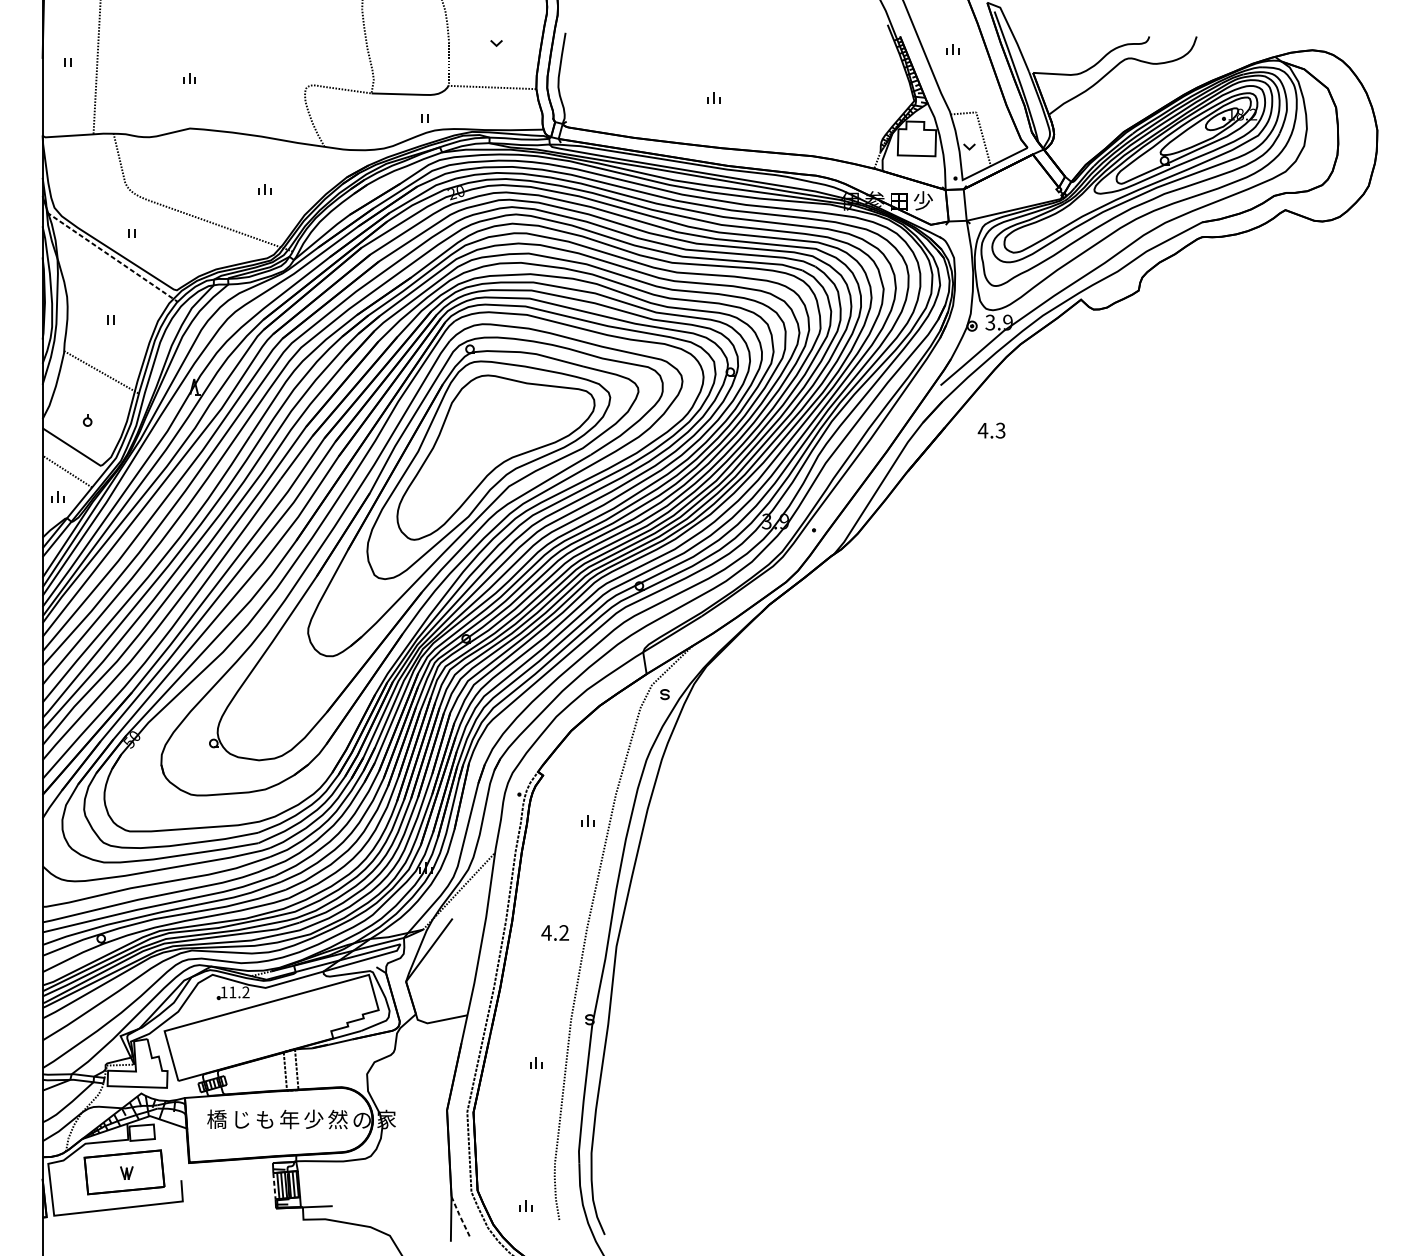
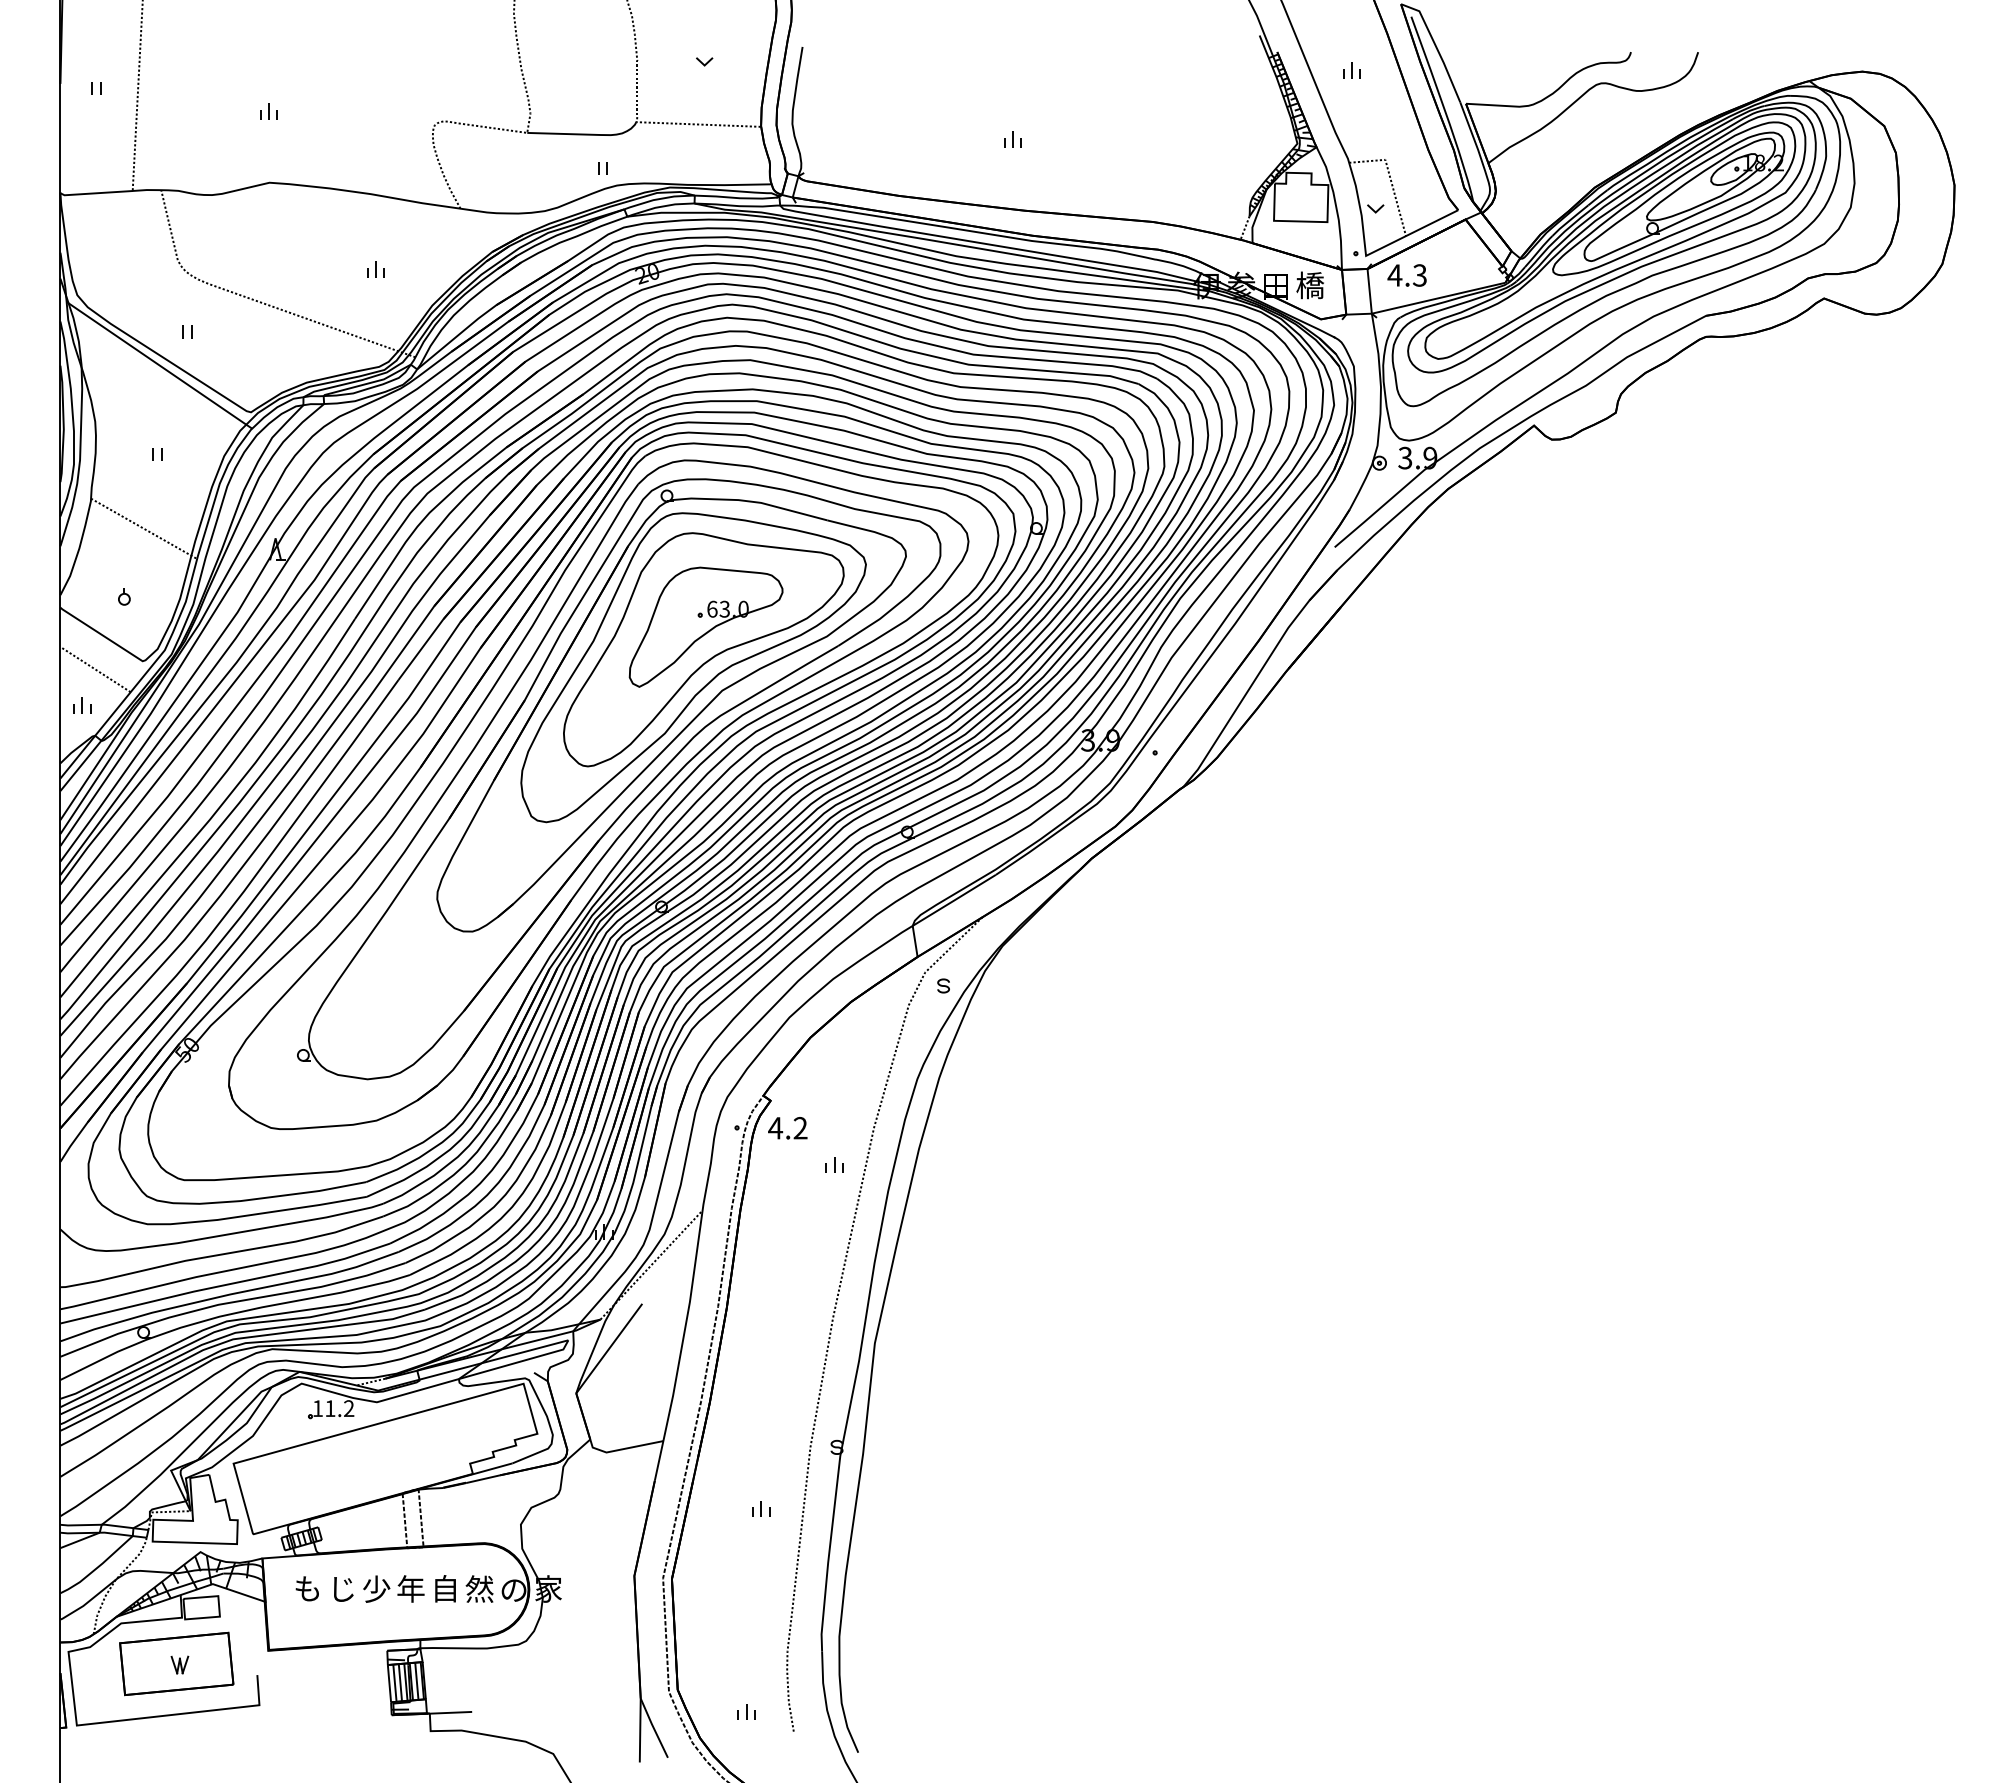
text: (922, 200) -> (1309, 285), 少 -> 橋
line: (112, 257) -> (159, 365), dashed -> solid
text: (991, 430) -> (1406, 275), moved
part: (497, 441) -> (705, 626), added
text: (554, 933) -> (787, 1128), moved
text: (216, 1119) -> (307, 1588), 橋 -> も
text: (265, 1119) -> (376, 1588), も -> 少
text: (313, 1119) -> (445, 1588), 少 -> 自
line: (274, 1186) -> (389, 1683), dashed -> solid
line: (460, 1217) -> (653, 1728), dashed -> solid

